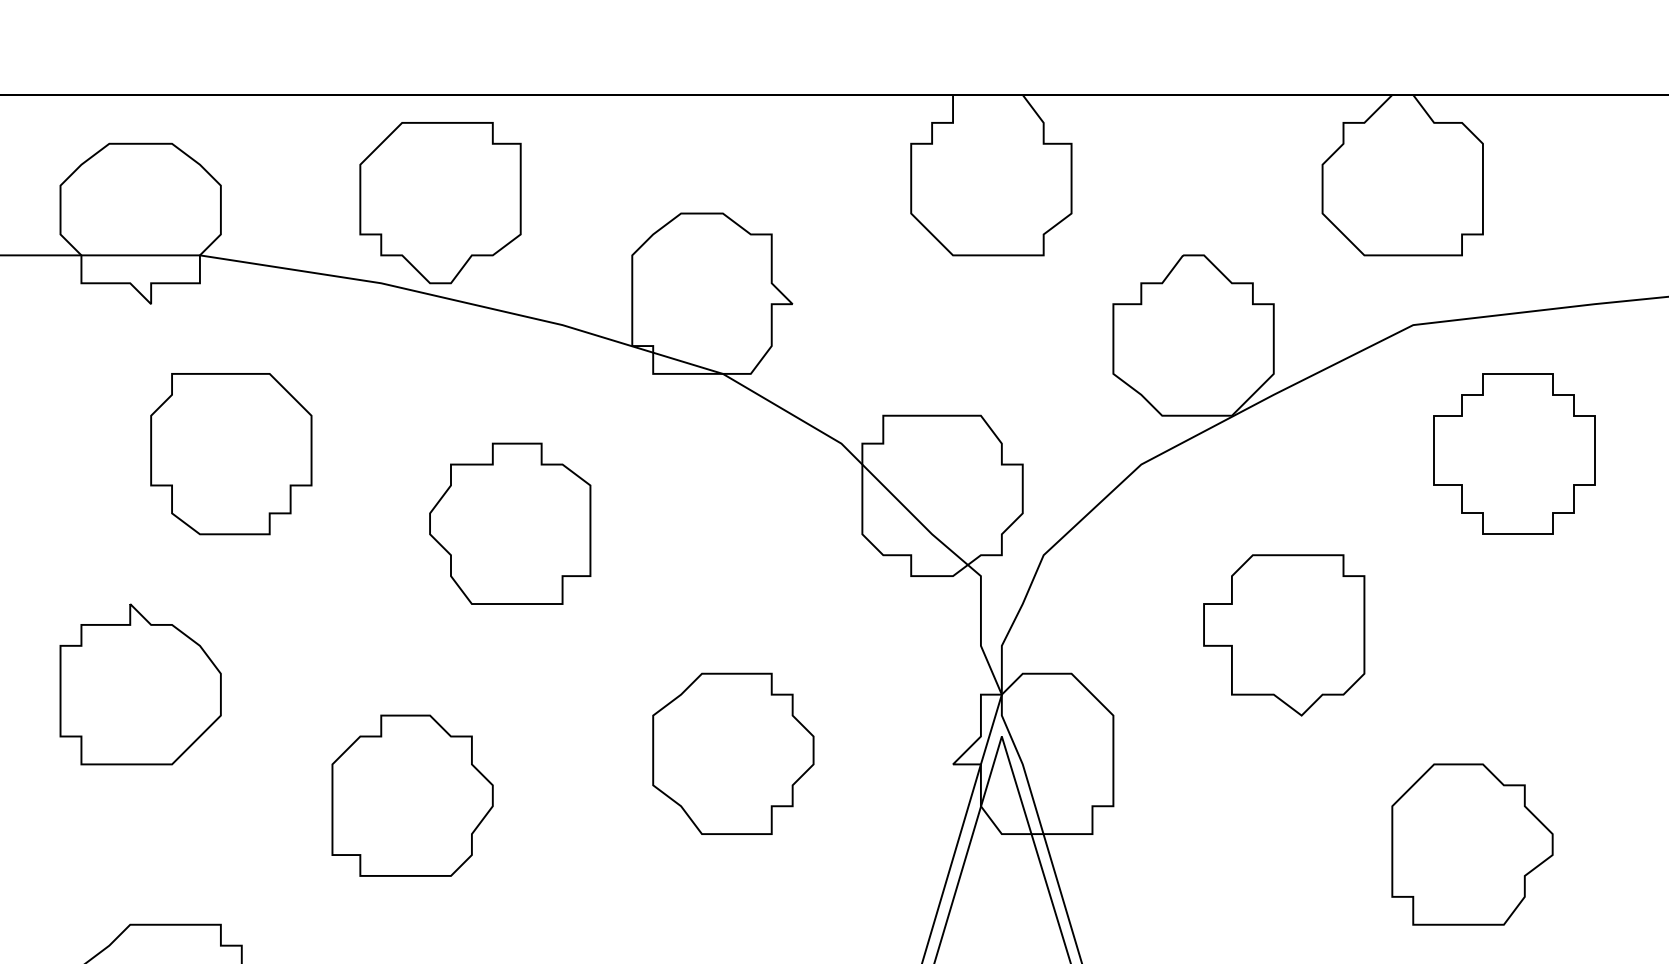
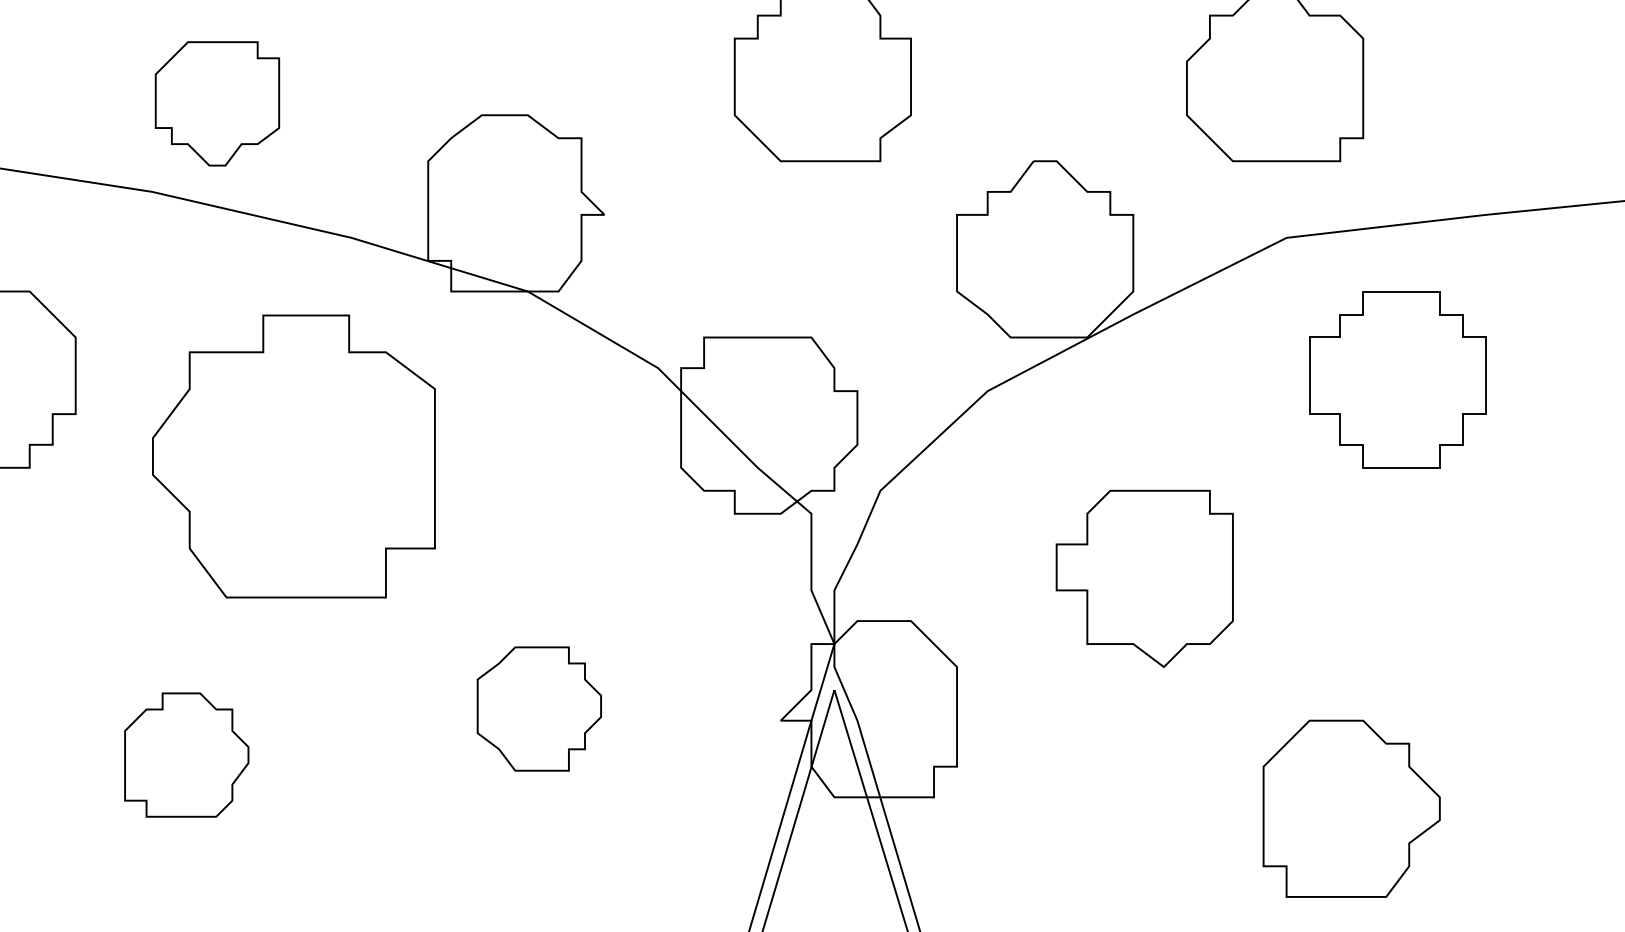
part: (440, 203) -> (217, 104), size x0.7
part: (510, 523) -> (294, 455), size x1.6
part: (733, 753) -> (539, 708), size x0.7
part: (412, 795) -> (186, 754), size x0.7

